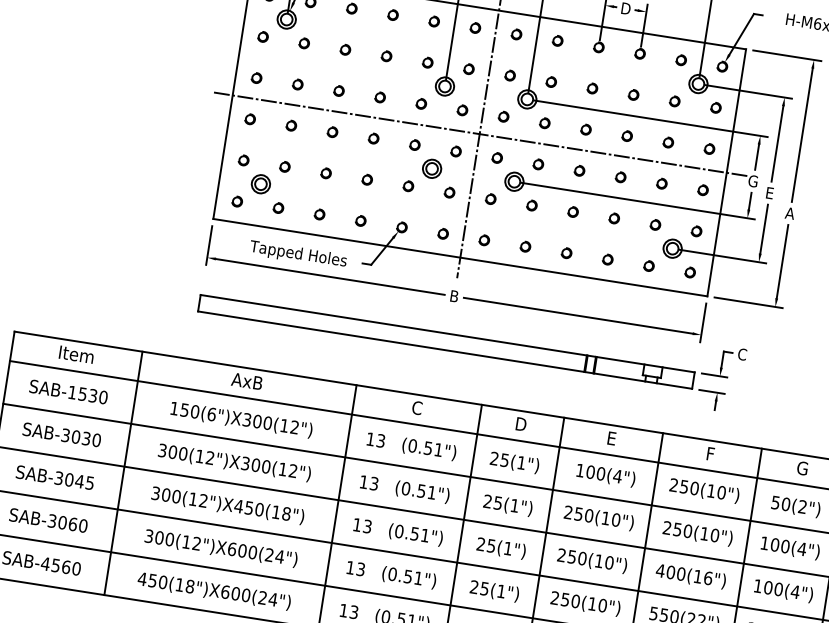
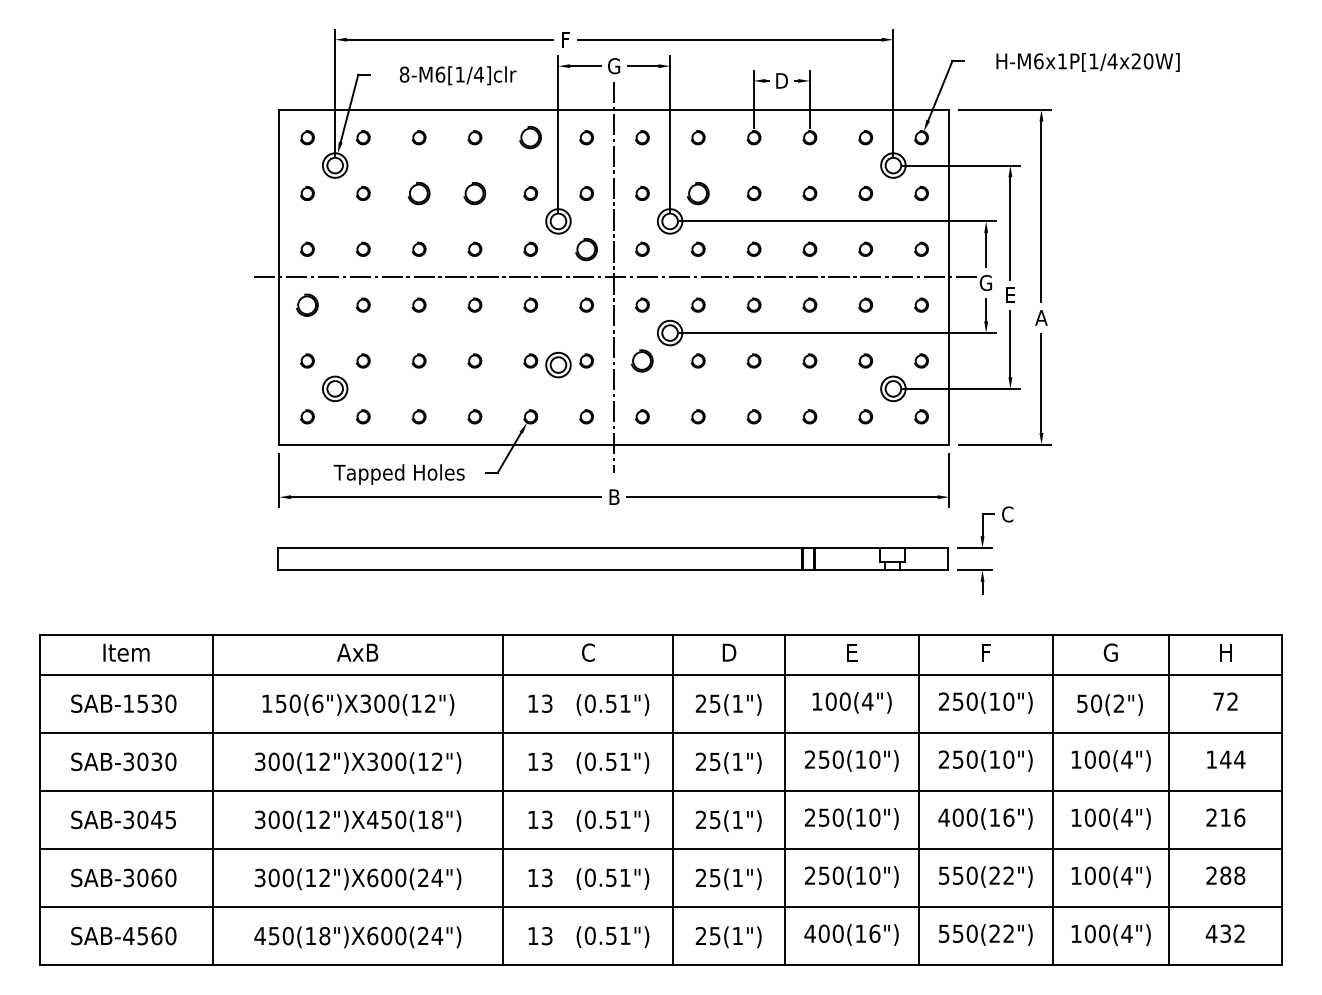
part: (434, 21) -> (530, 137), size x1.6
part: (344, 49) -> (418, 193), size x1.6
part: (386, 56) -> (474, 193), size x1.6
part: (550, 81) -> (697, 193), size x1.6
part: (462, 109) -> (586, 248), size x1.6
part: (250, 118) -> (307, 304), size x1.6
part: (432, 168) -> (558, 364), moved
part: (490, 198) -> (642, 360), size x1.6

